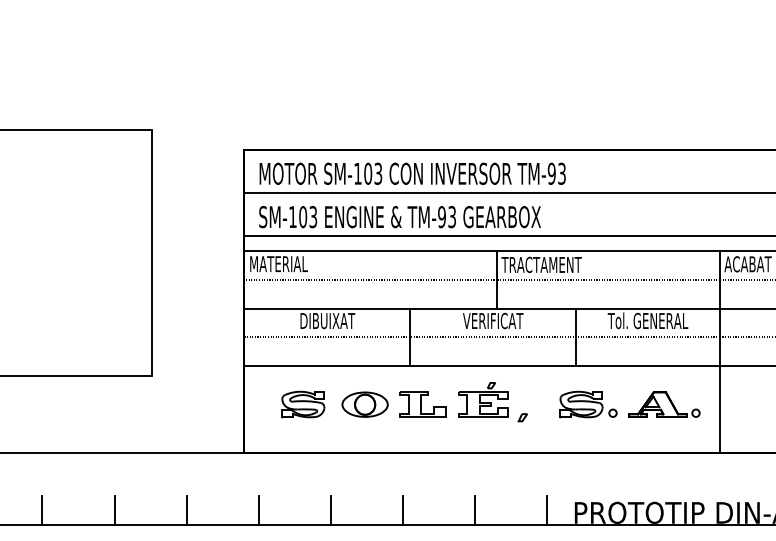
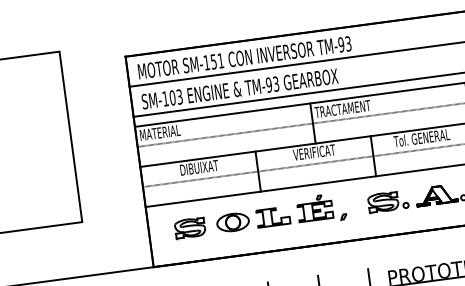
text: (373, 173) -> (217, 61), SM-103 -> SM-151

